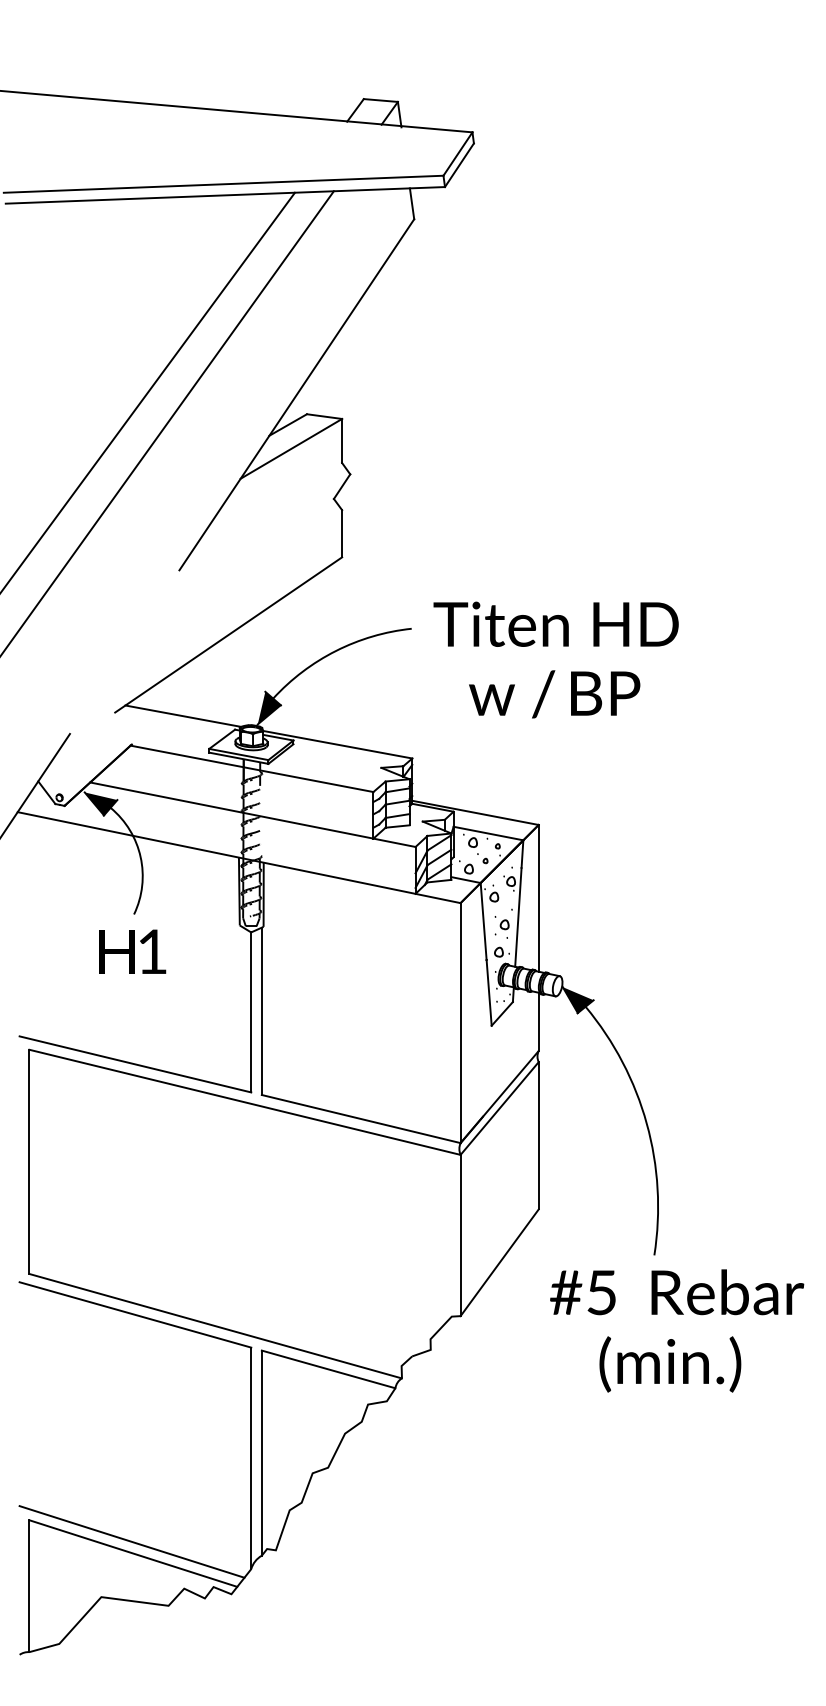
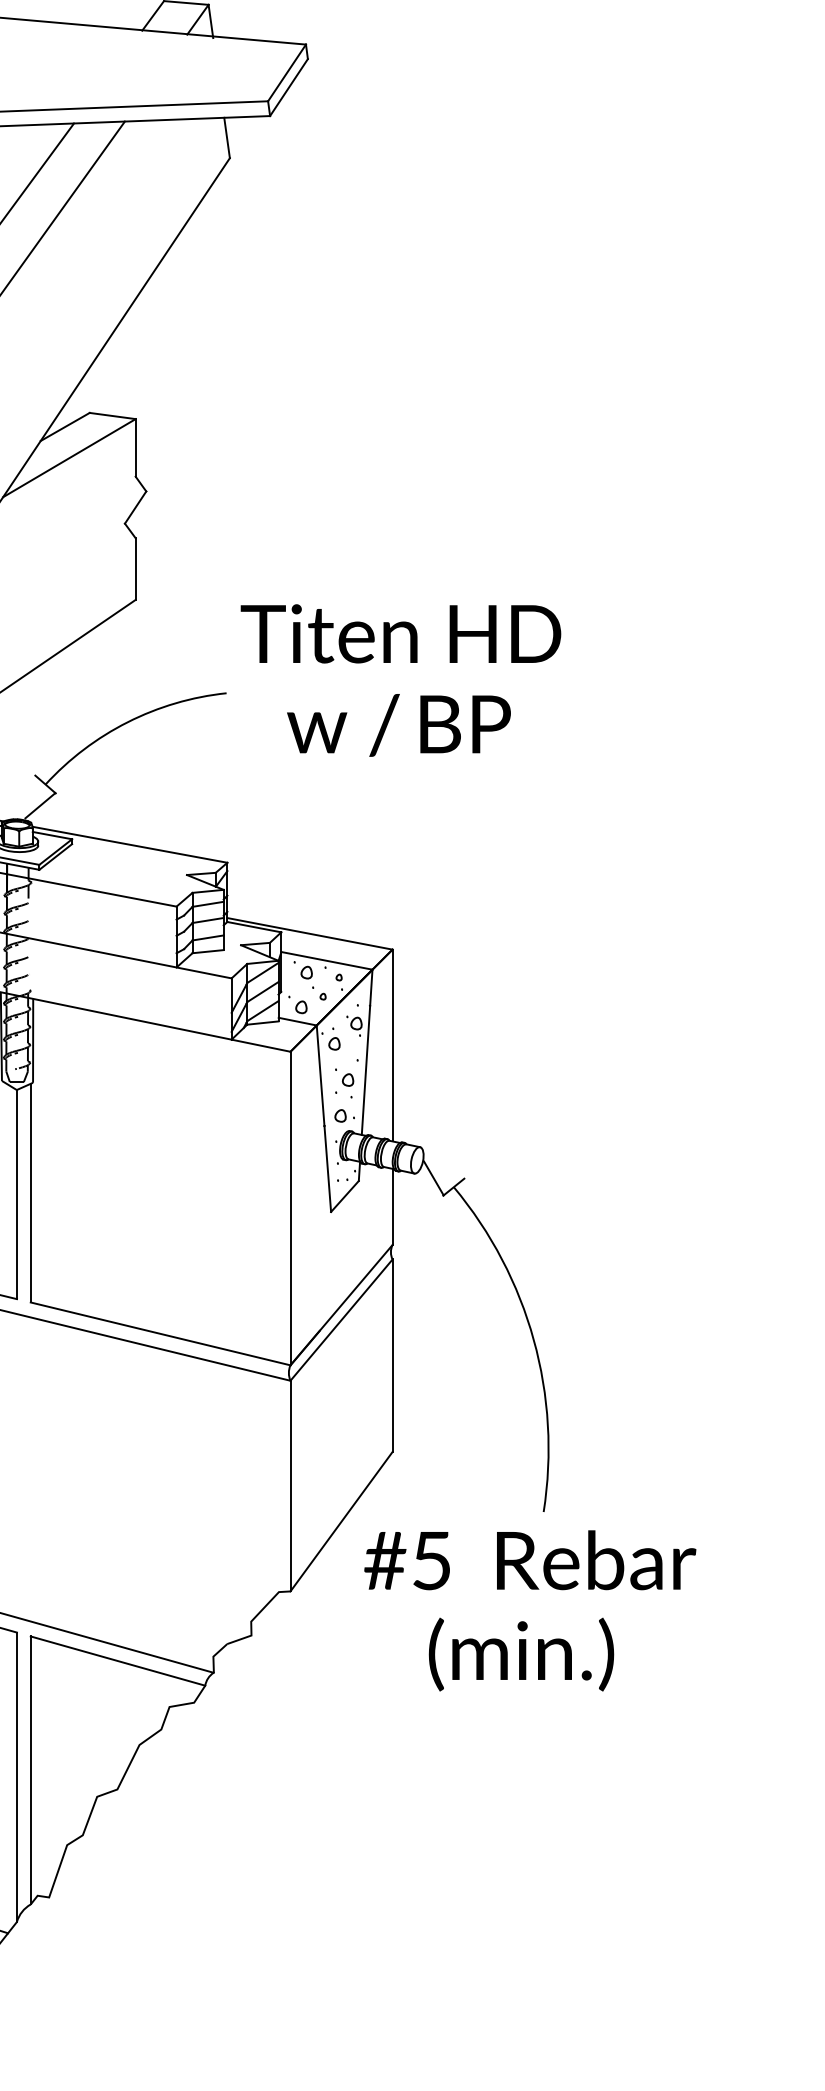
text: (555, 659) -> (400, 679), moved
fill: (268, 707) -> (39, 796), removed
fill: (577, 1000) -> (443, 1178), removed
text: (677, 1330) -> (530, 1610), moved

